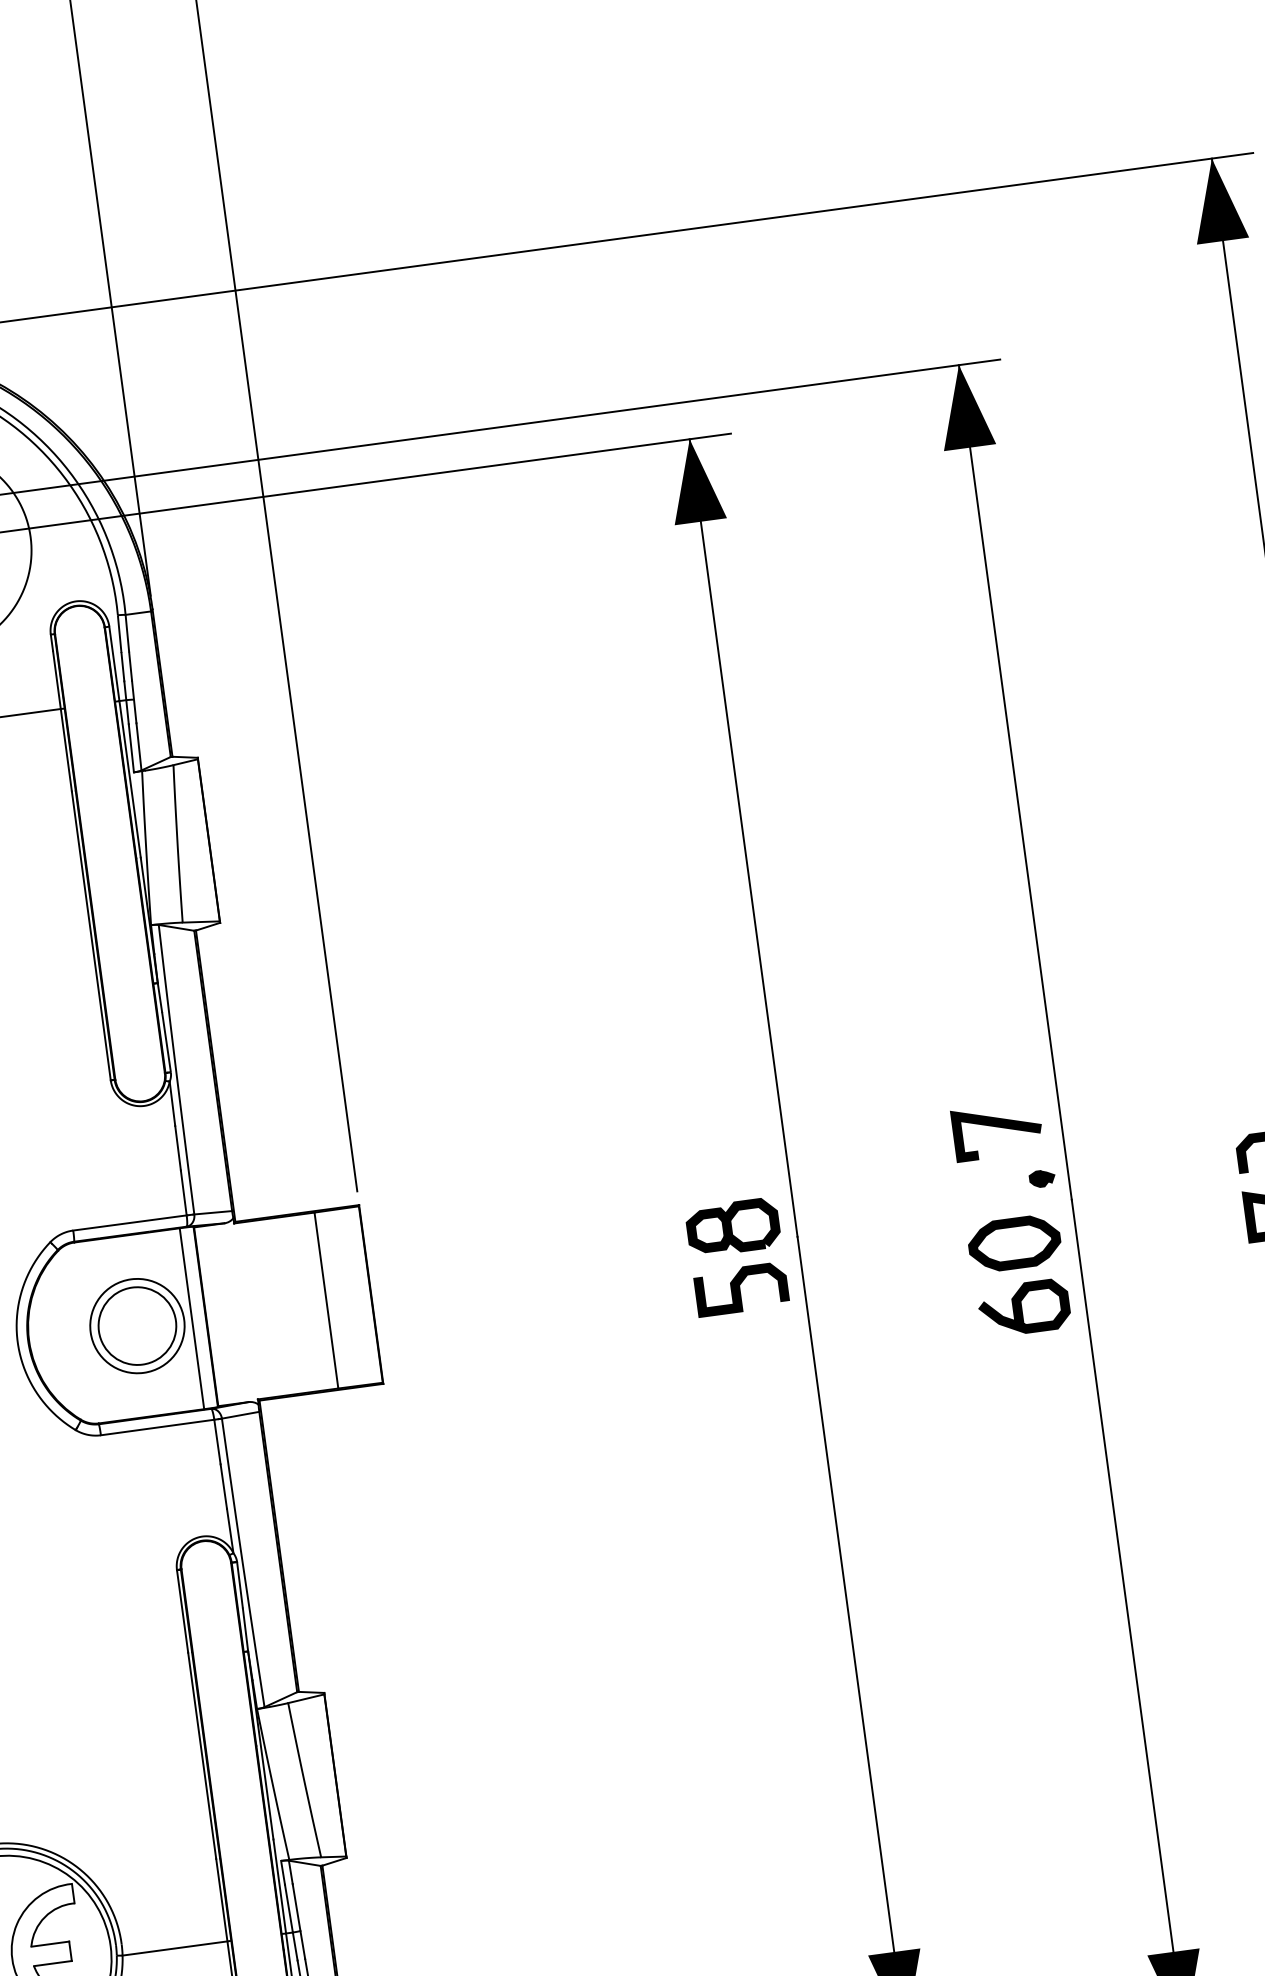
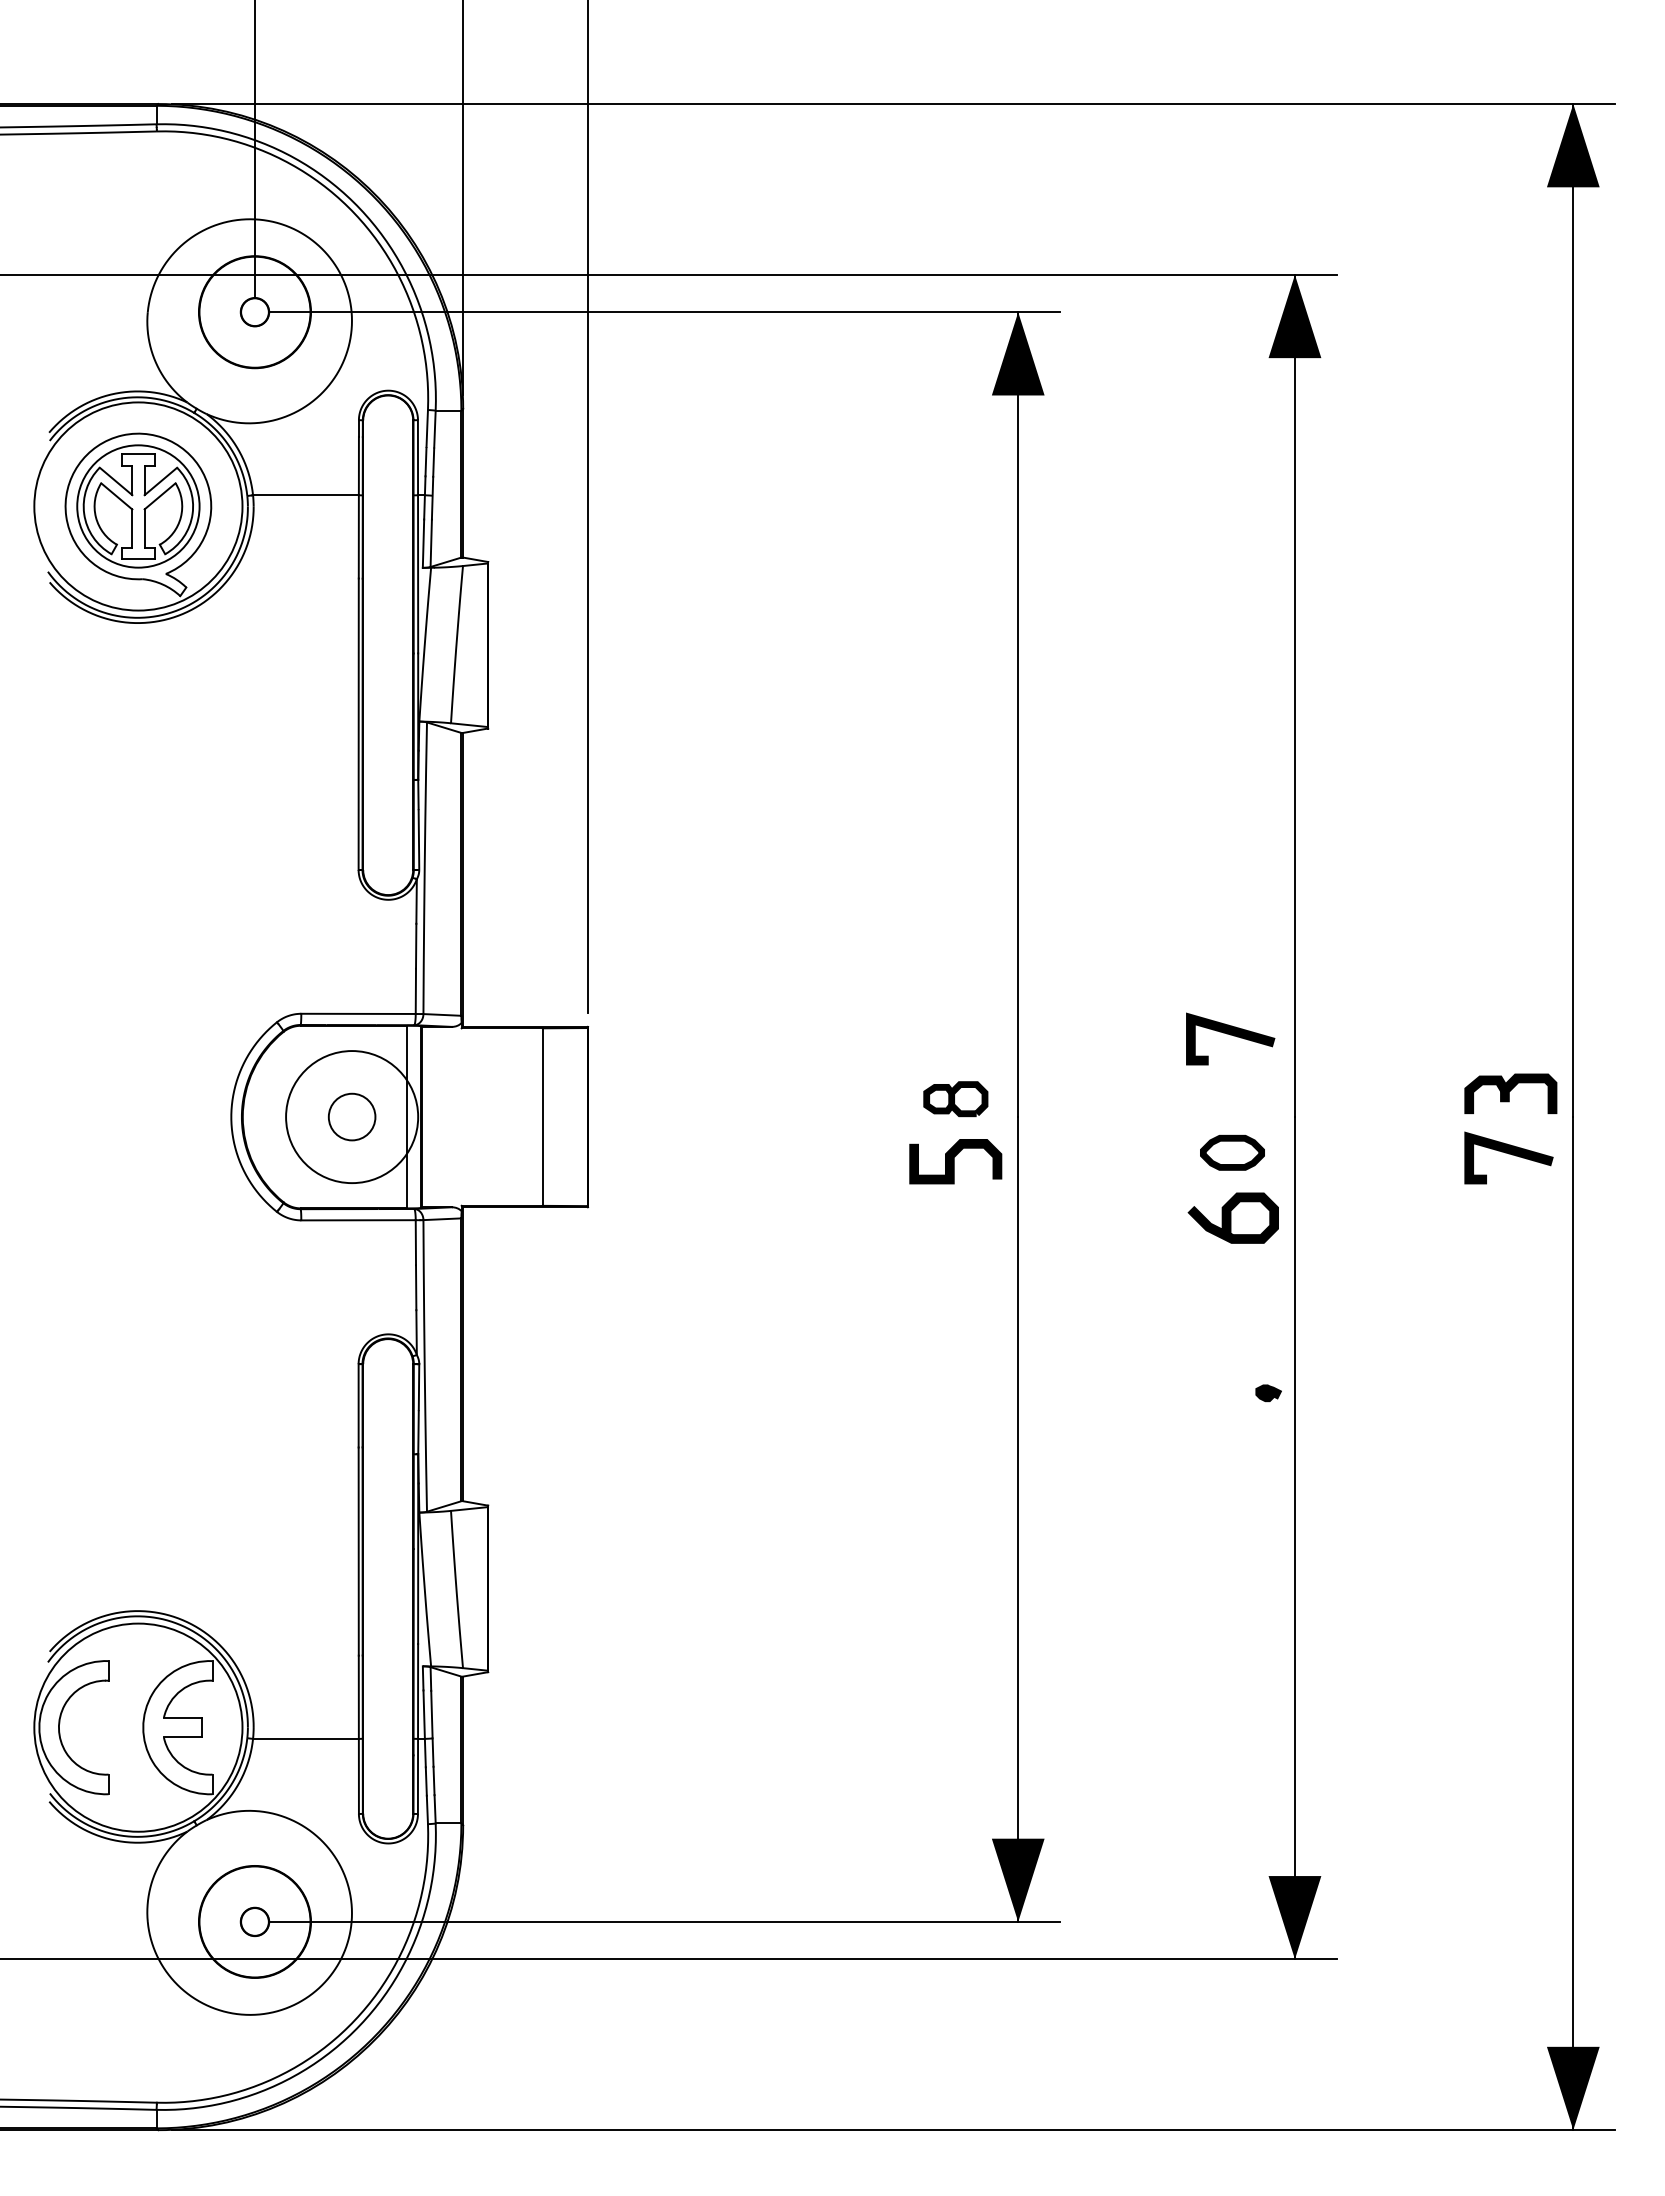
part: (1042, 1178) -> (1268, 1393), moved
part: (732, 1226) -> (955, 1098), size x0.7
part: (1014, 1243) -> (1232, 1152), size x0.7
circle: (136, 1325) -> (351, 1116), size x0.6
circle: (136, 1325) -> (351, 1116), size x1.4

